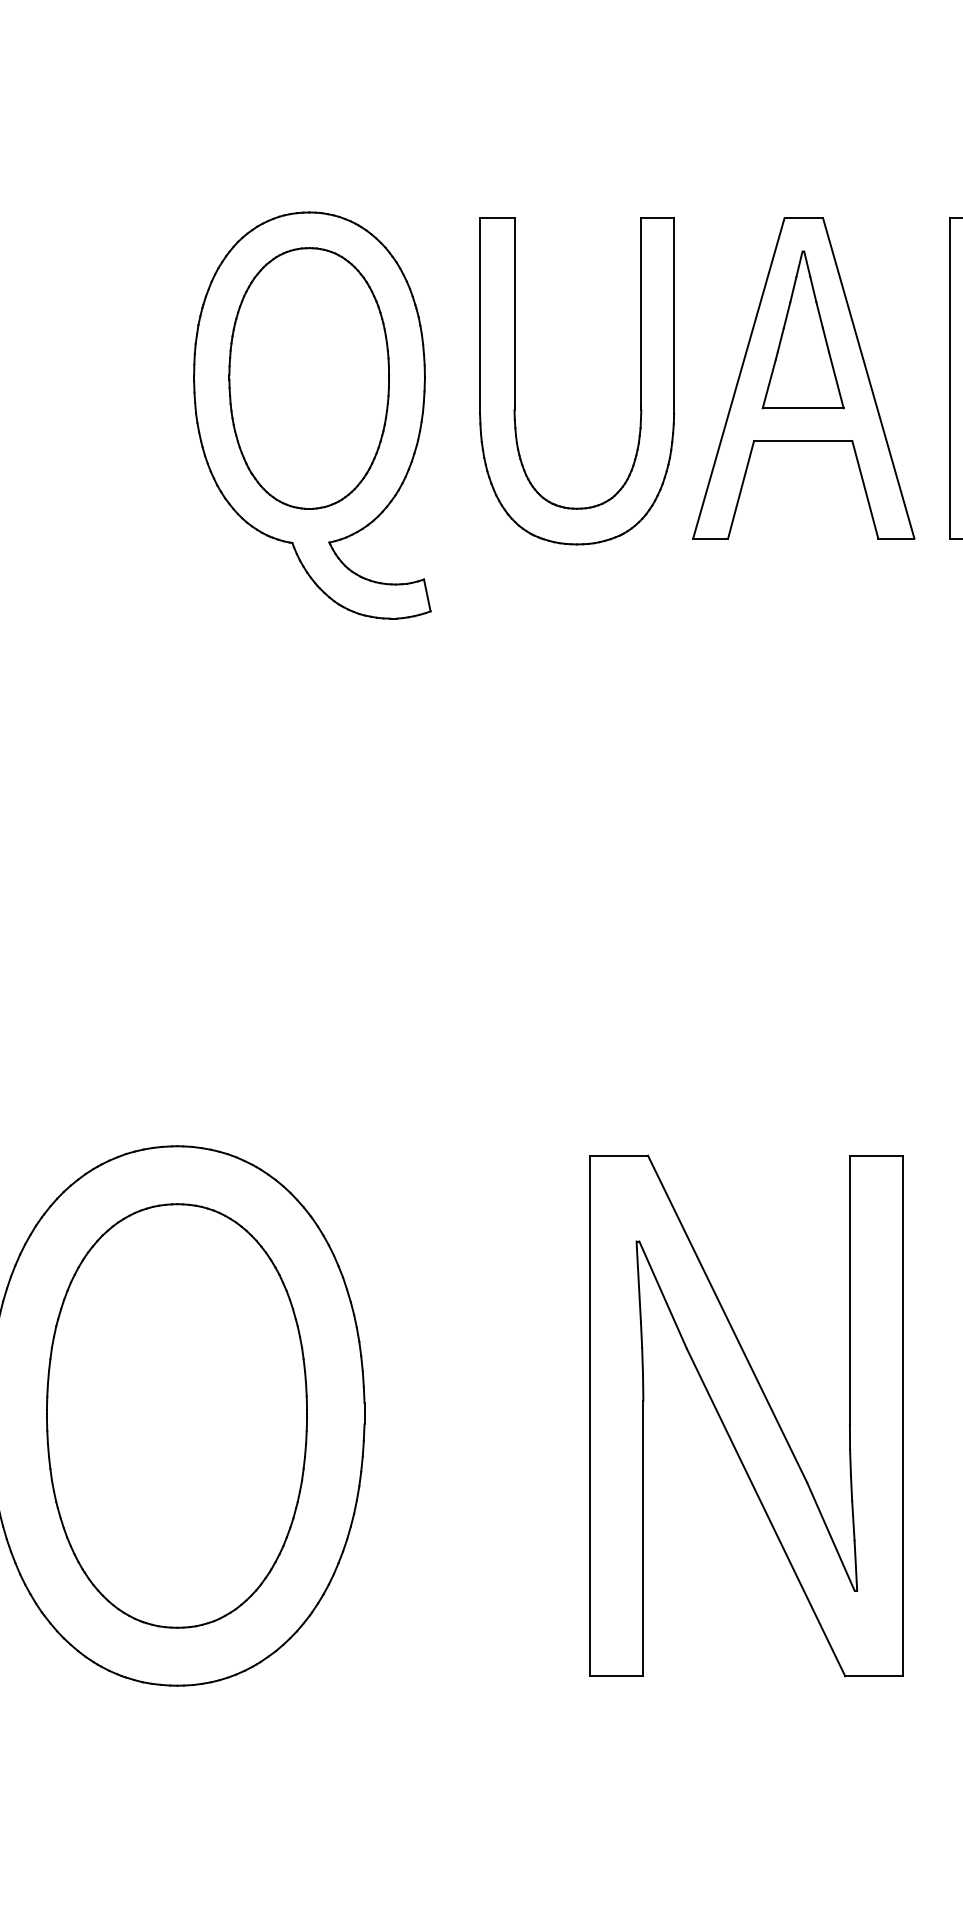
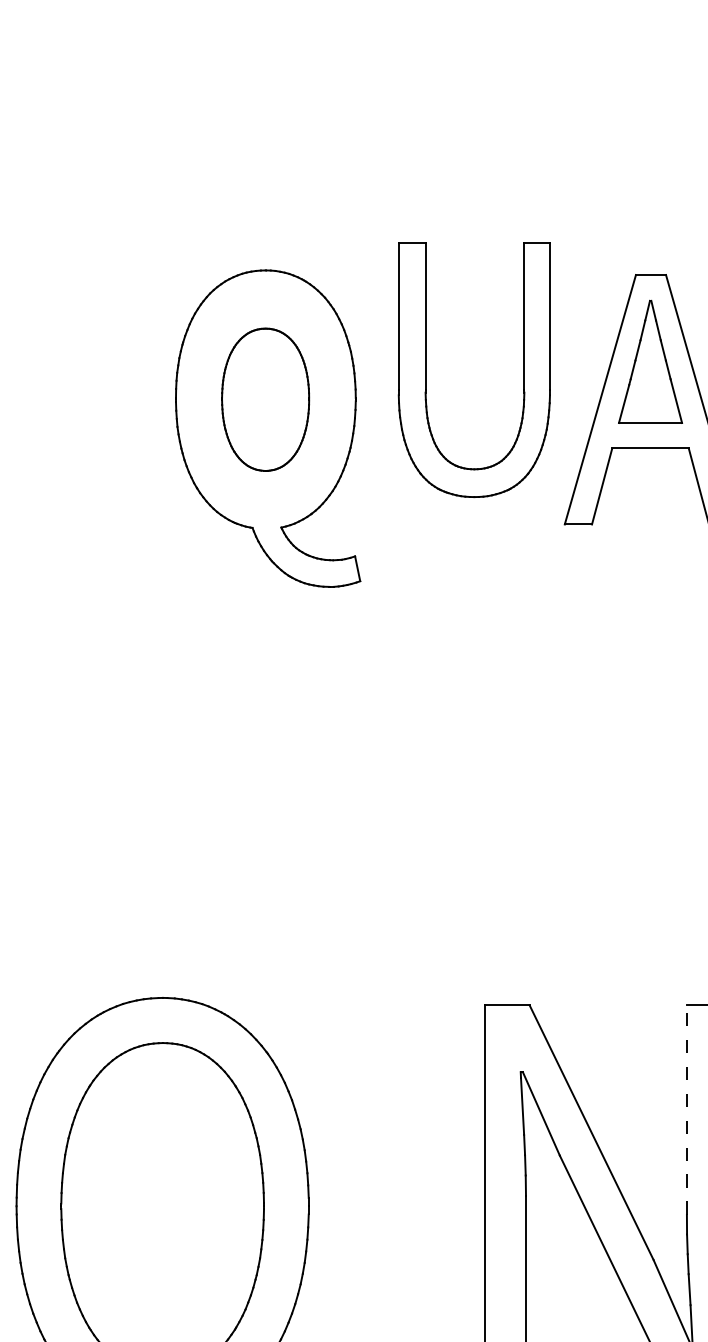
part: (308, 378) -> (265, 399), size x0.7
part: (515, 381) -> (426, 370), moved
line: (849, 1289) -> (686, 1109), solid -> dashed

